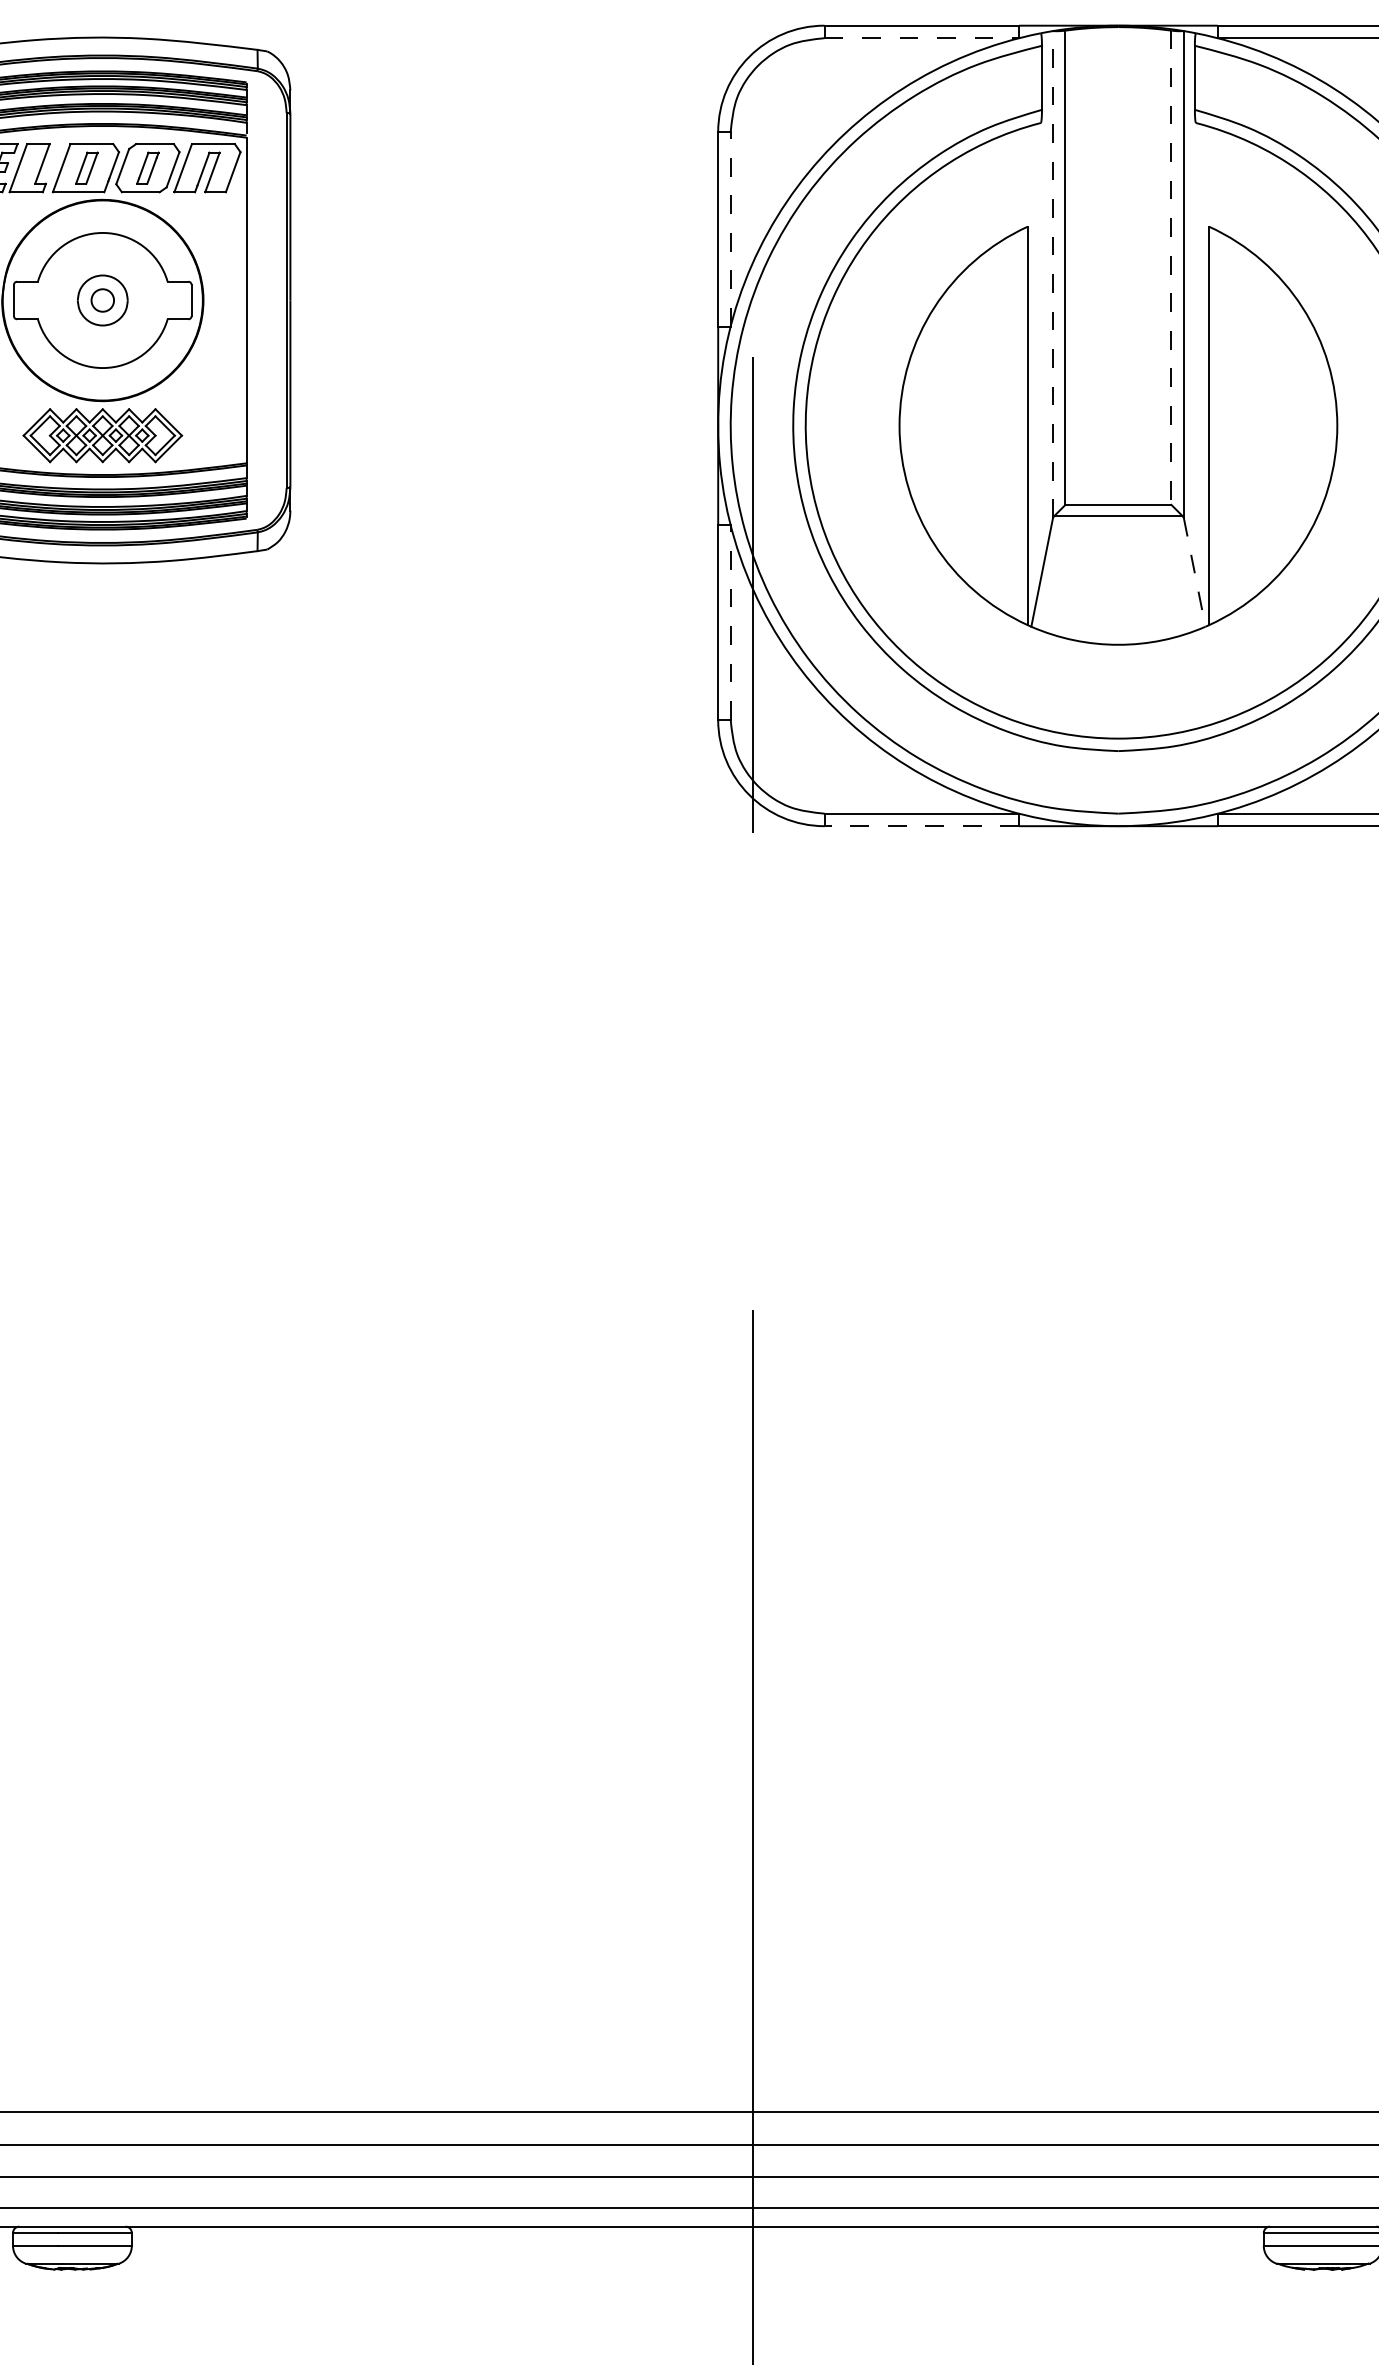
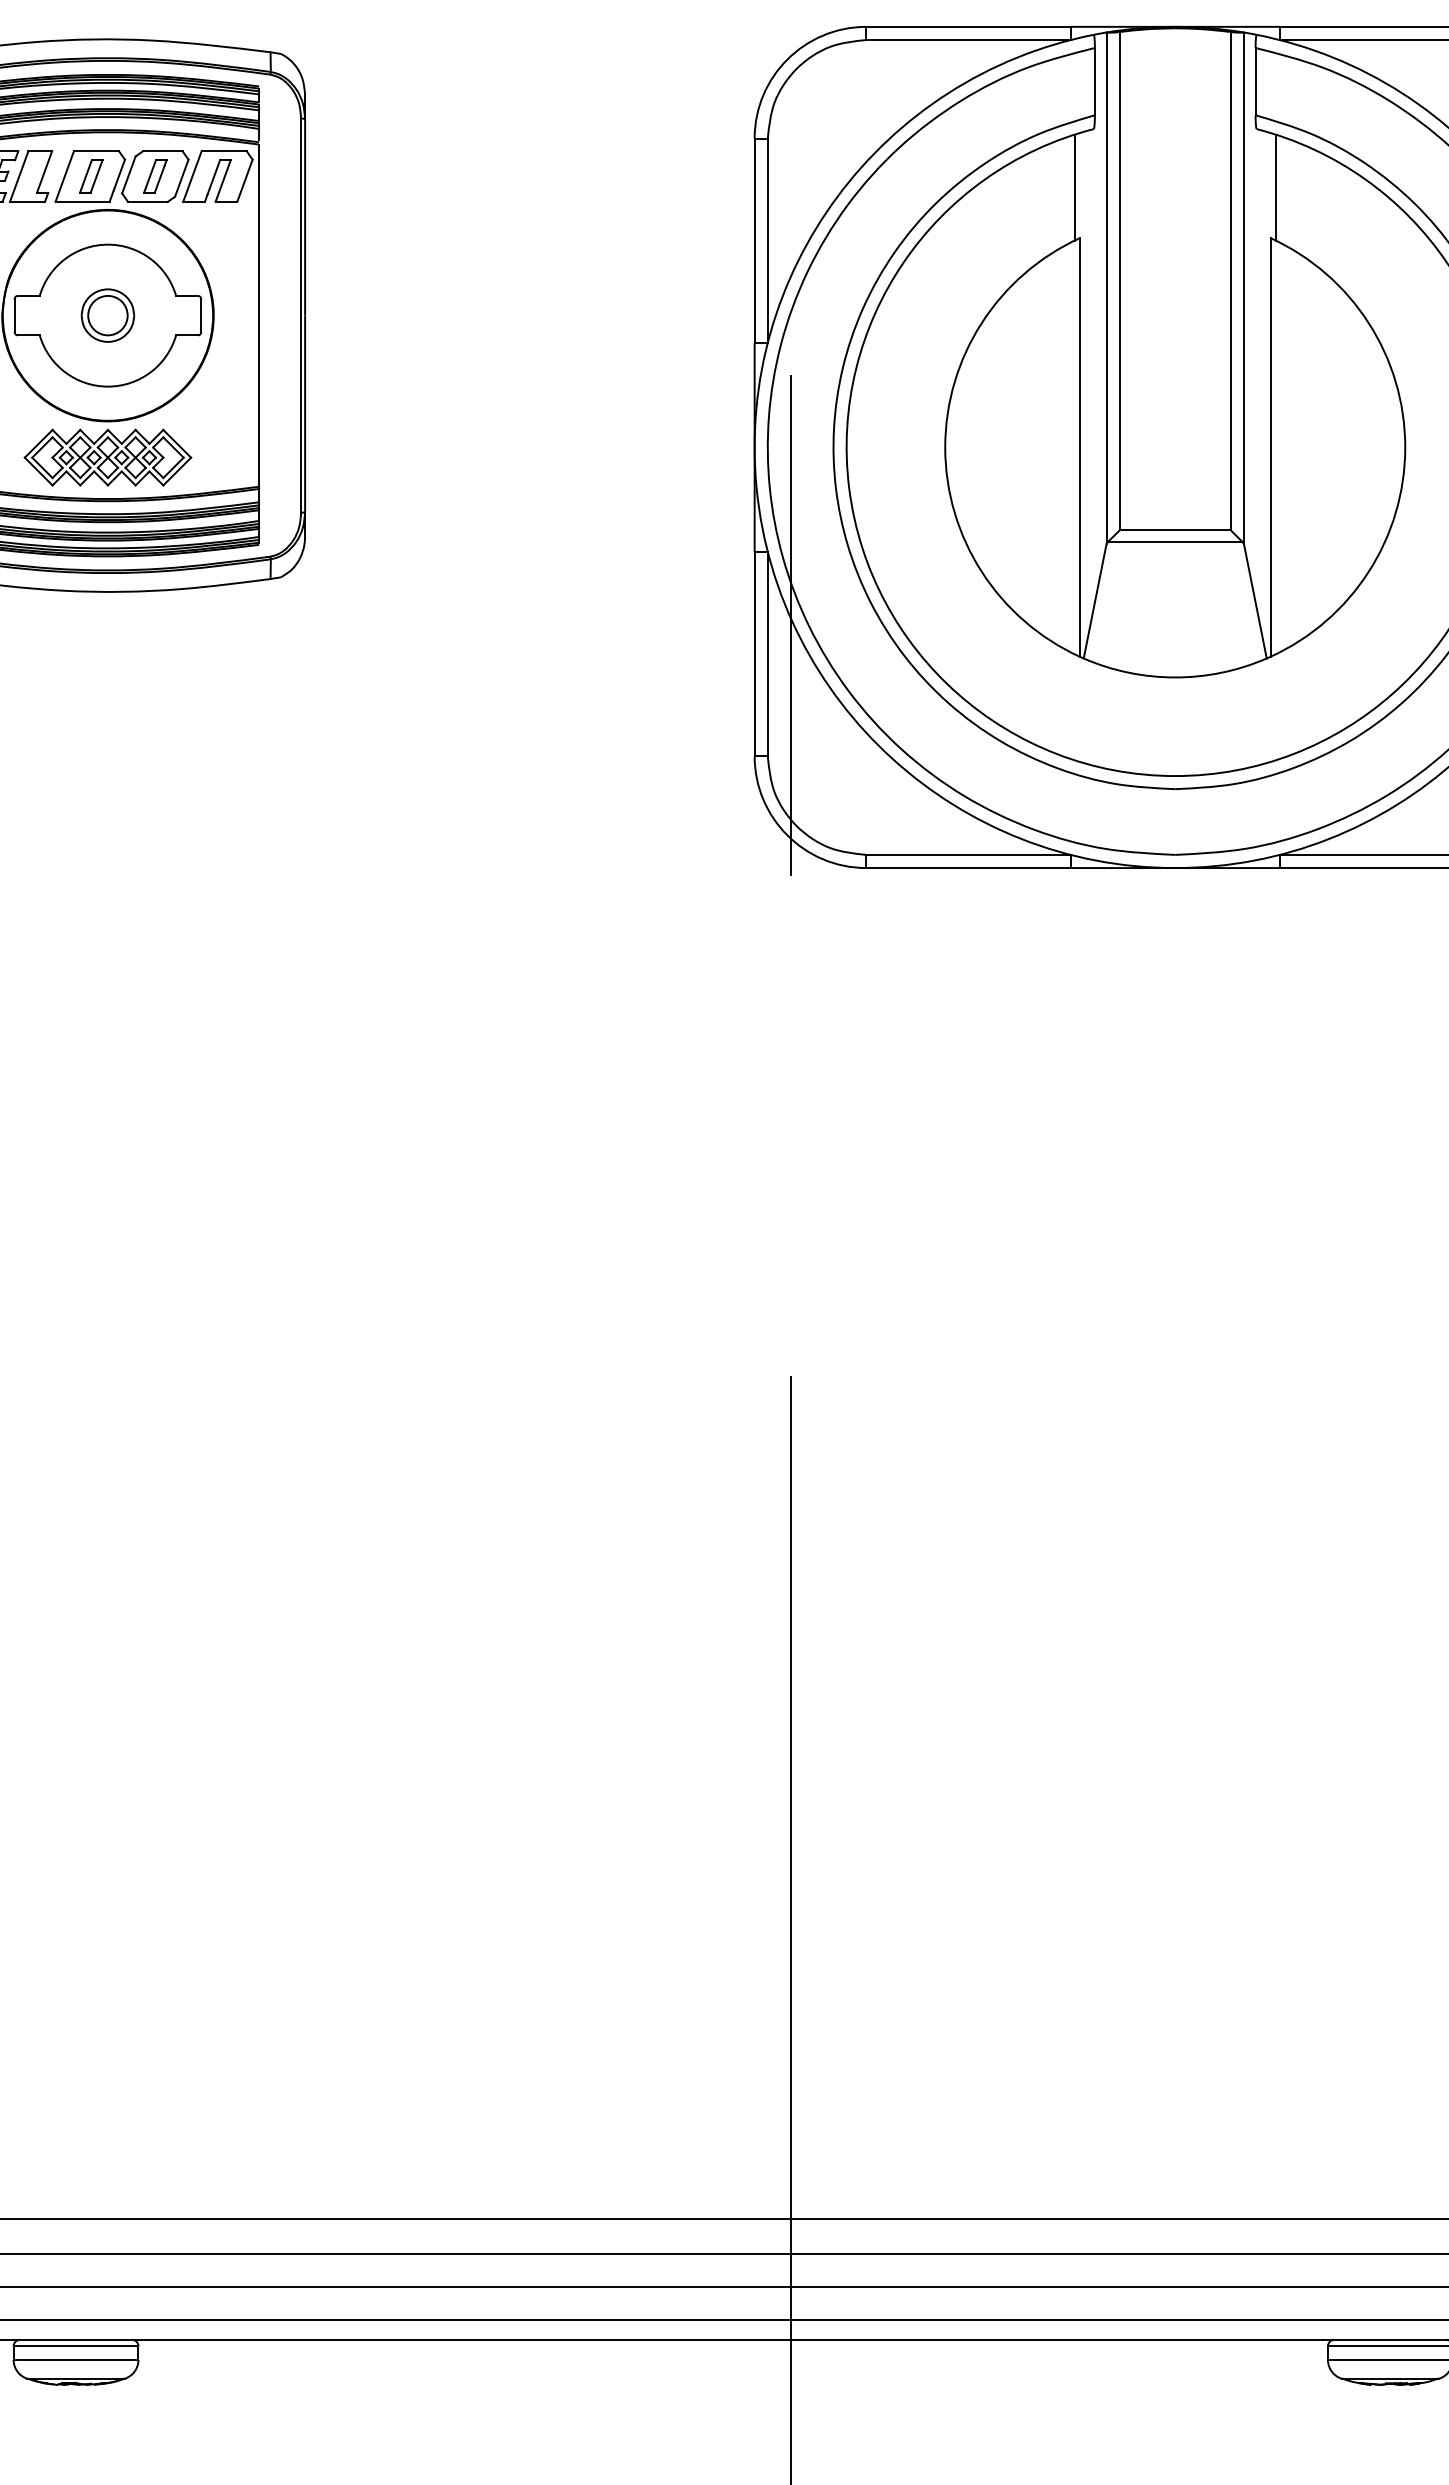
line: (922, 38) -> (969, 40), dashed -> solid
line: (1022, 178) -> (1074, 187), added
line: (1213, 178) -> (1275, 187), added
line: (730, 228) -> (767, 240), dashed -> solid
line: (1171, 268) -> (1230, 281), dashed -> solid
line: (1053, 274) -> (1106, 288), dashed -> solid
circle: (102, 300) -> (107, 315), size x1.67
line: (1194, 572) -> (1255, 601), dashed -> solid
line: (730, 622) -> (767, 653), dashed -> solid
line: (921, 826) -> (968, 868), dashed -> solid

